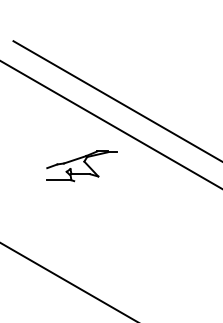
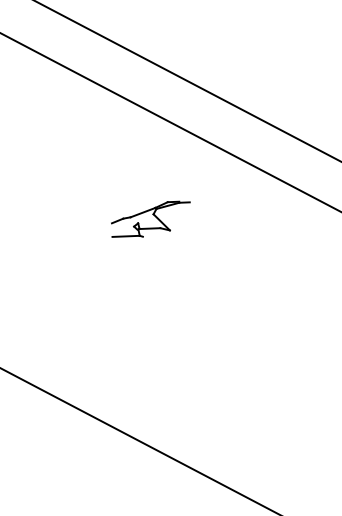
part: (81, 166) -> (150, 219), size x0.6

